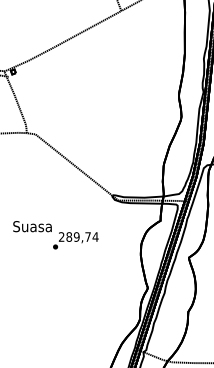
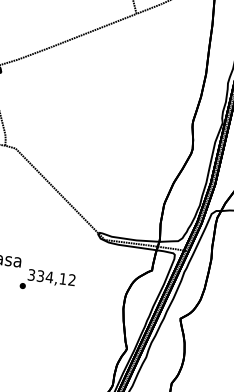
text: (78, 236) -> (51, 276), 289,74 -> 334,12

